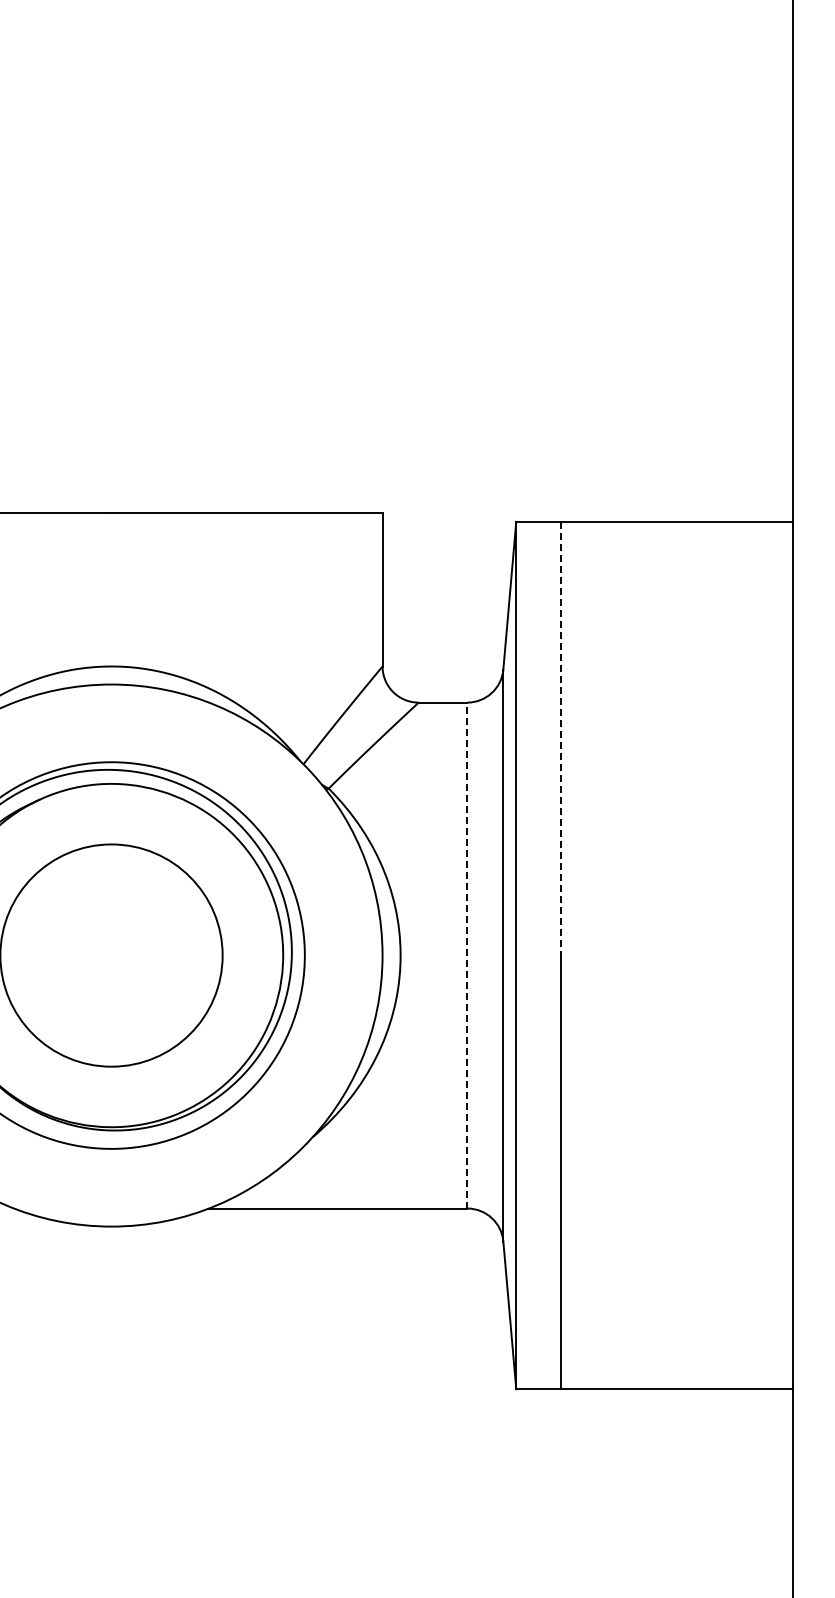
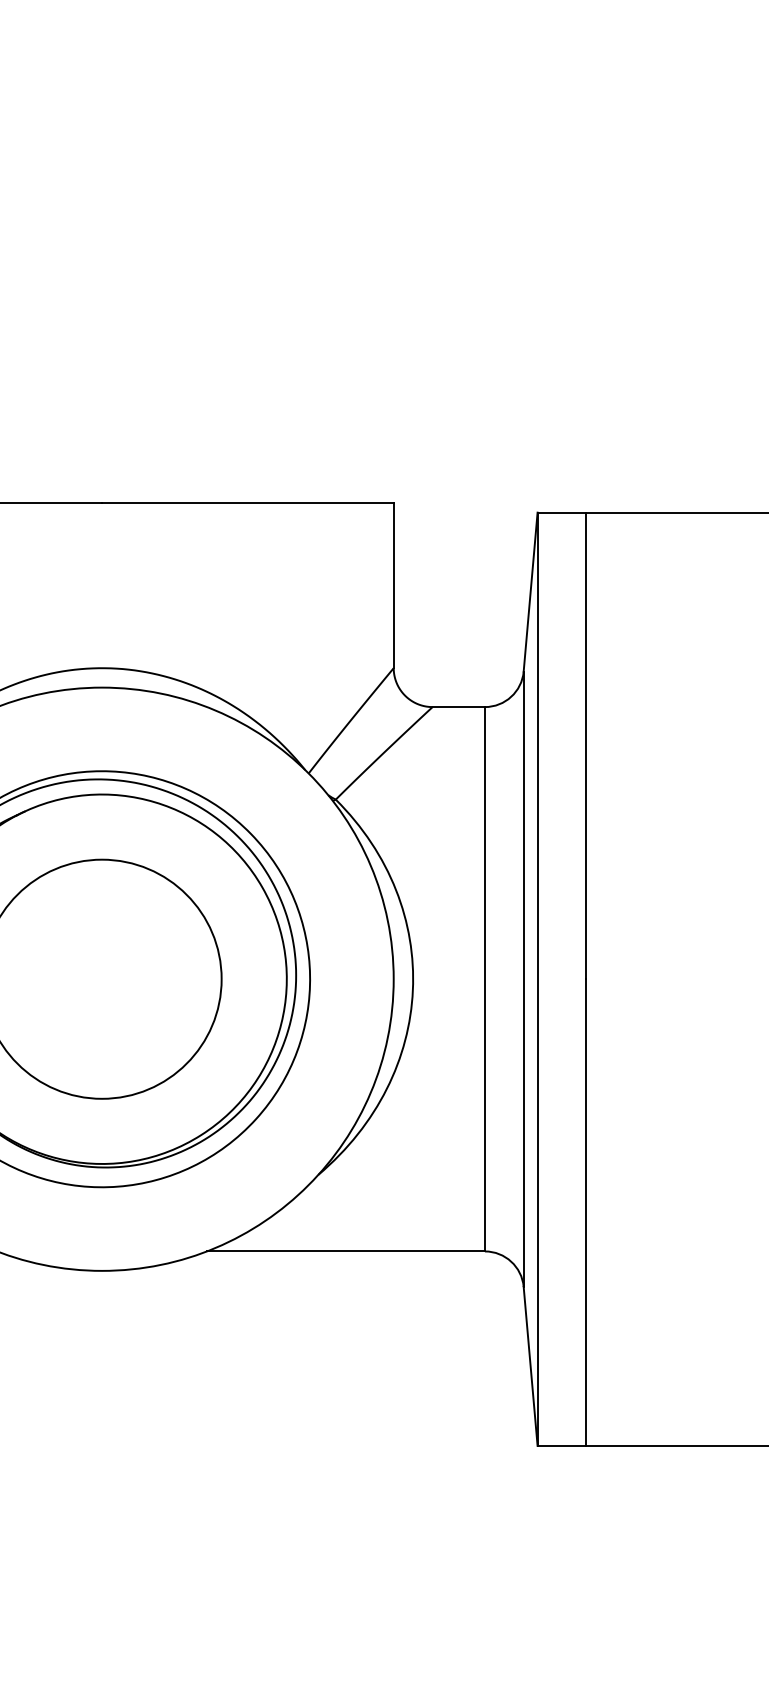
line: (561, 738) -> (586, 745), dashed -> solid
line: (467, 955) -> (485, 979), dashed -> solid

